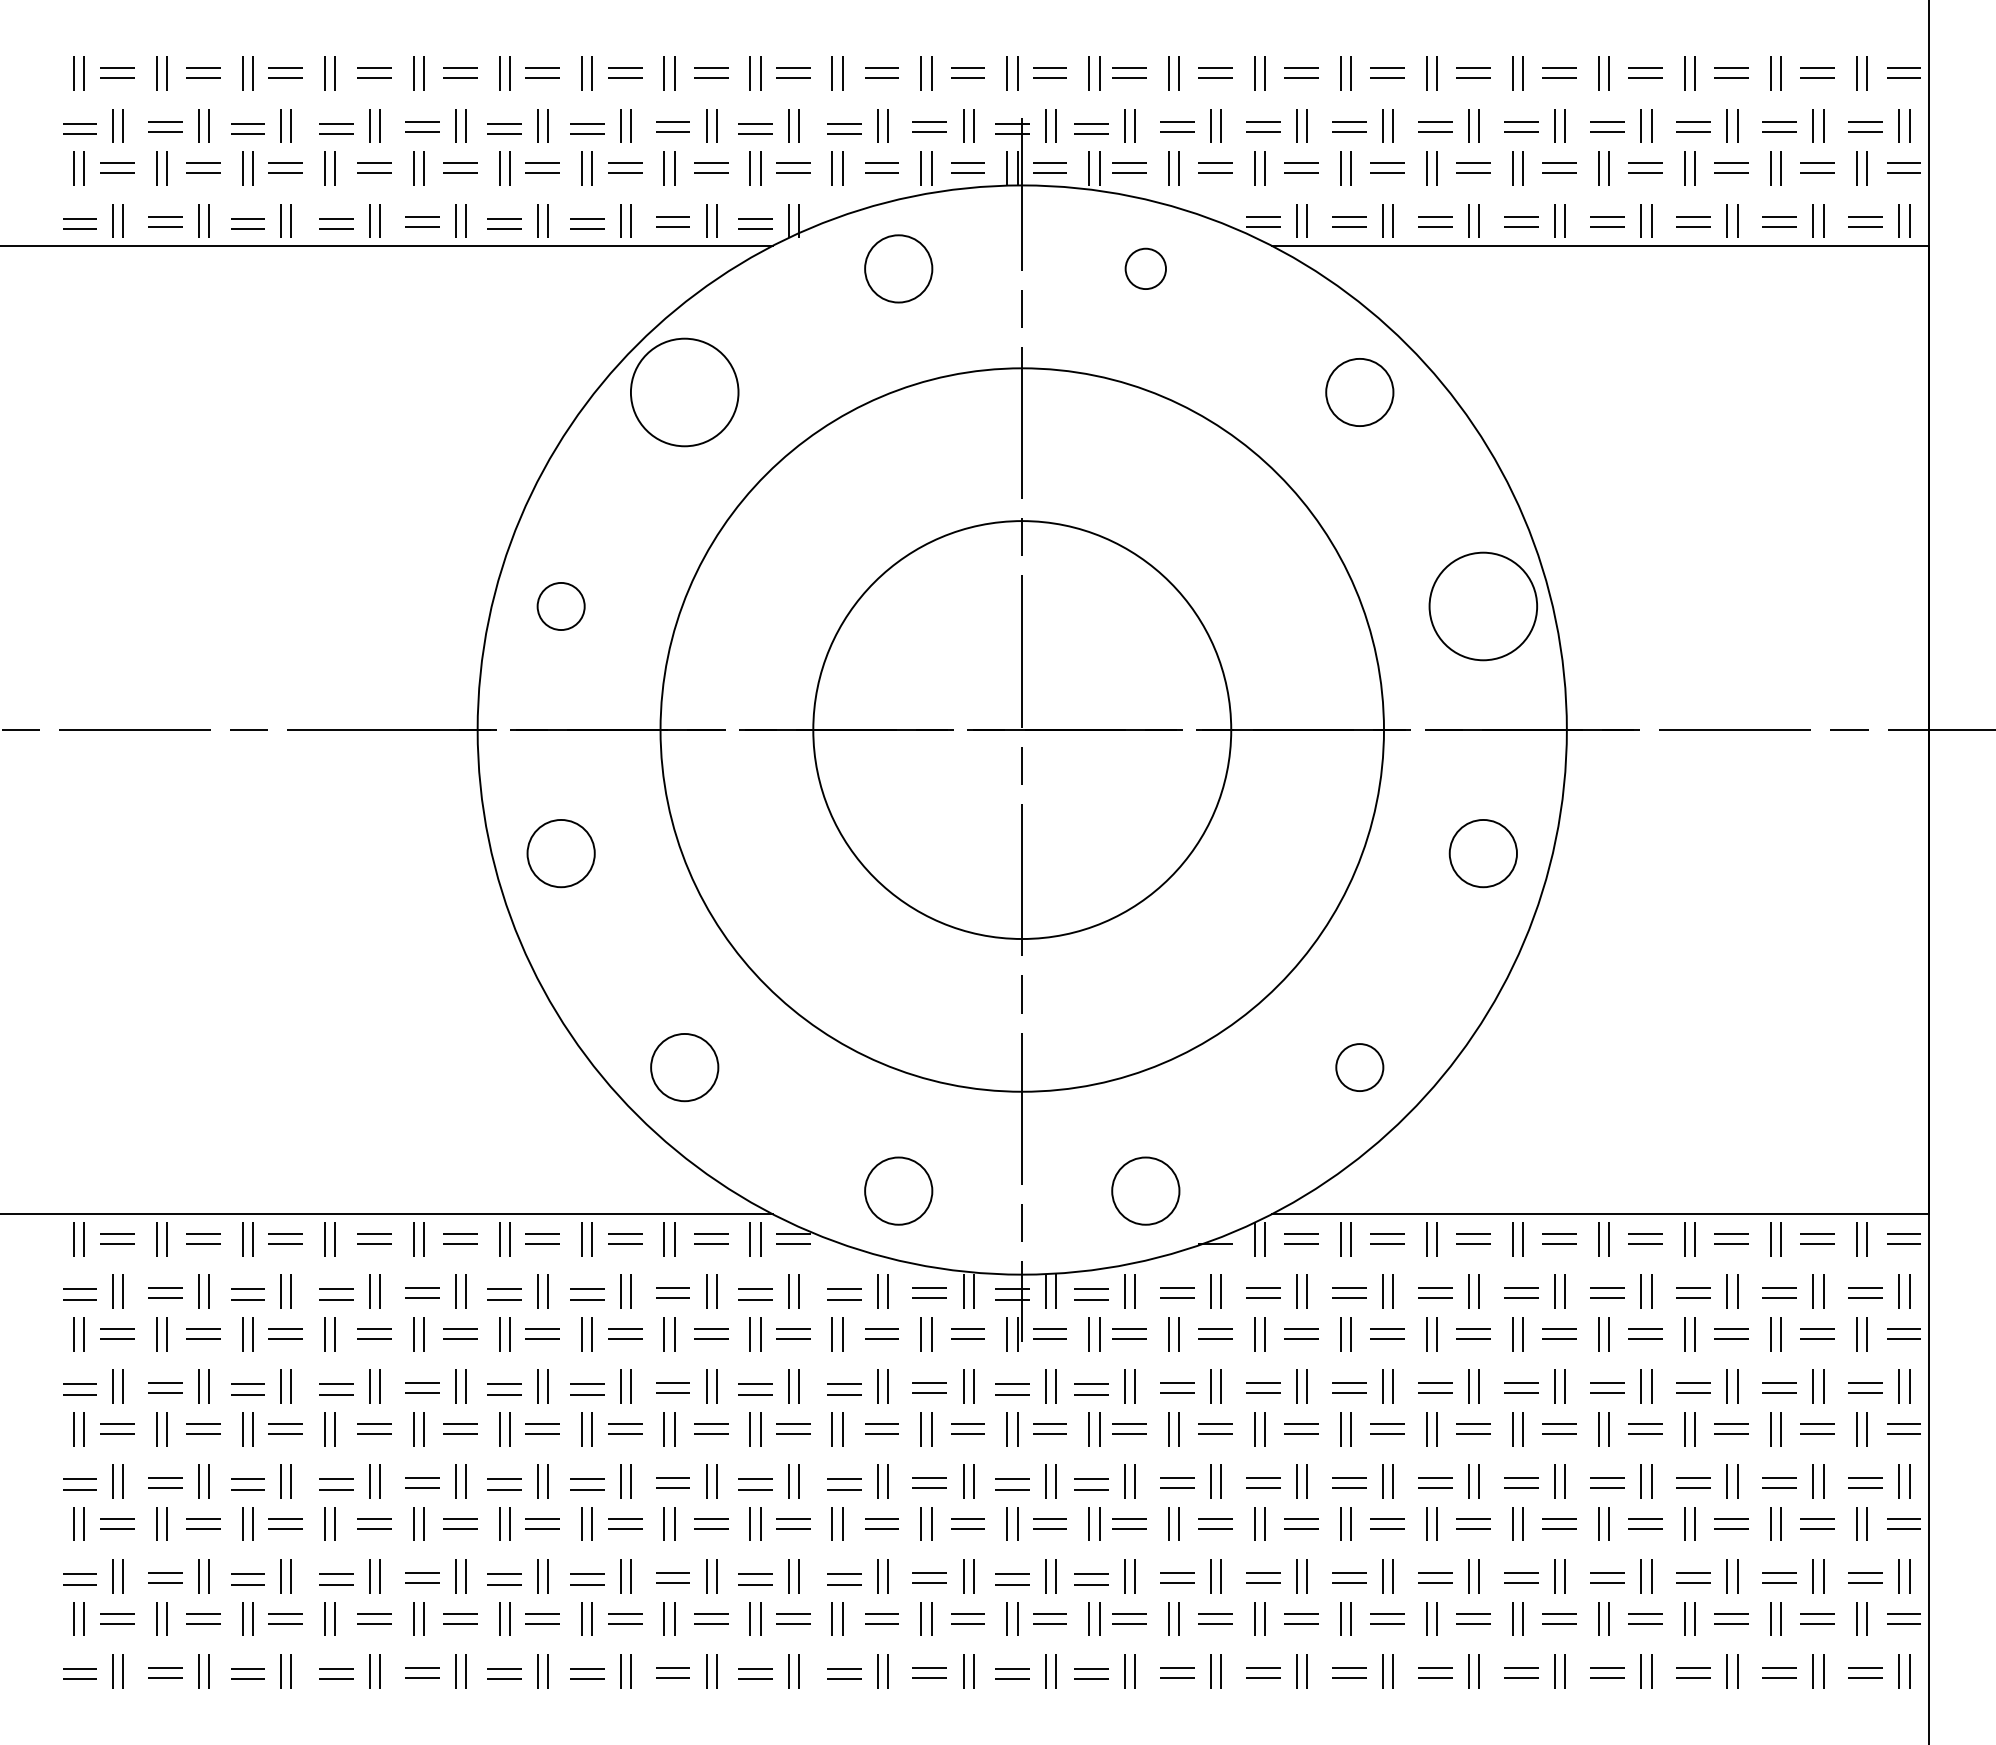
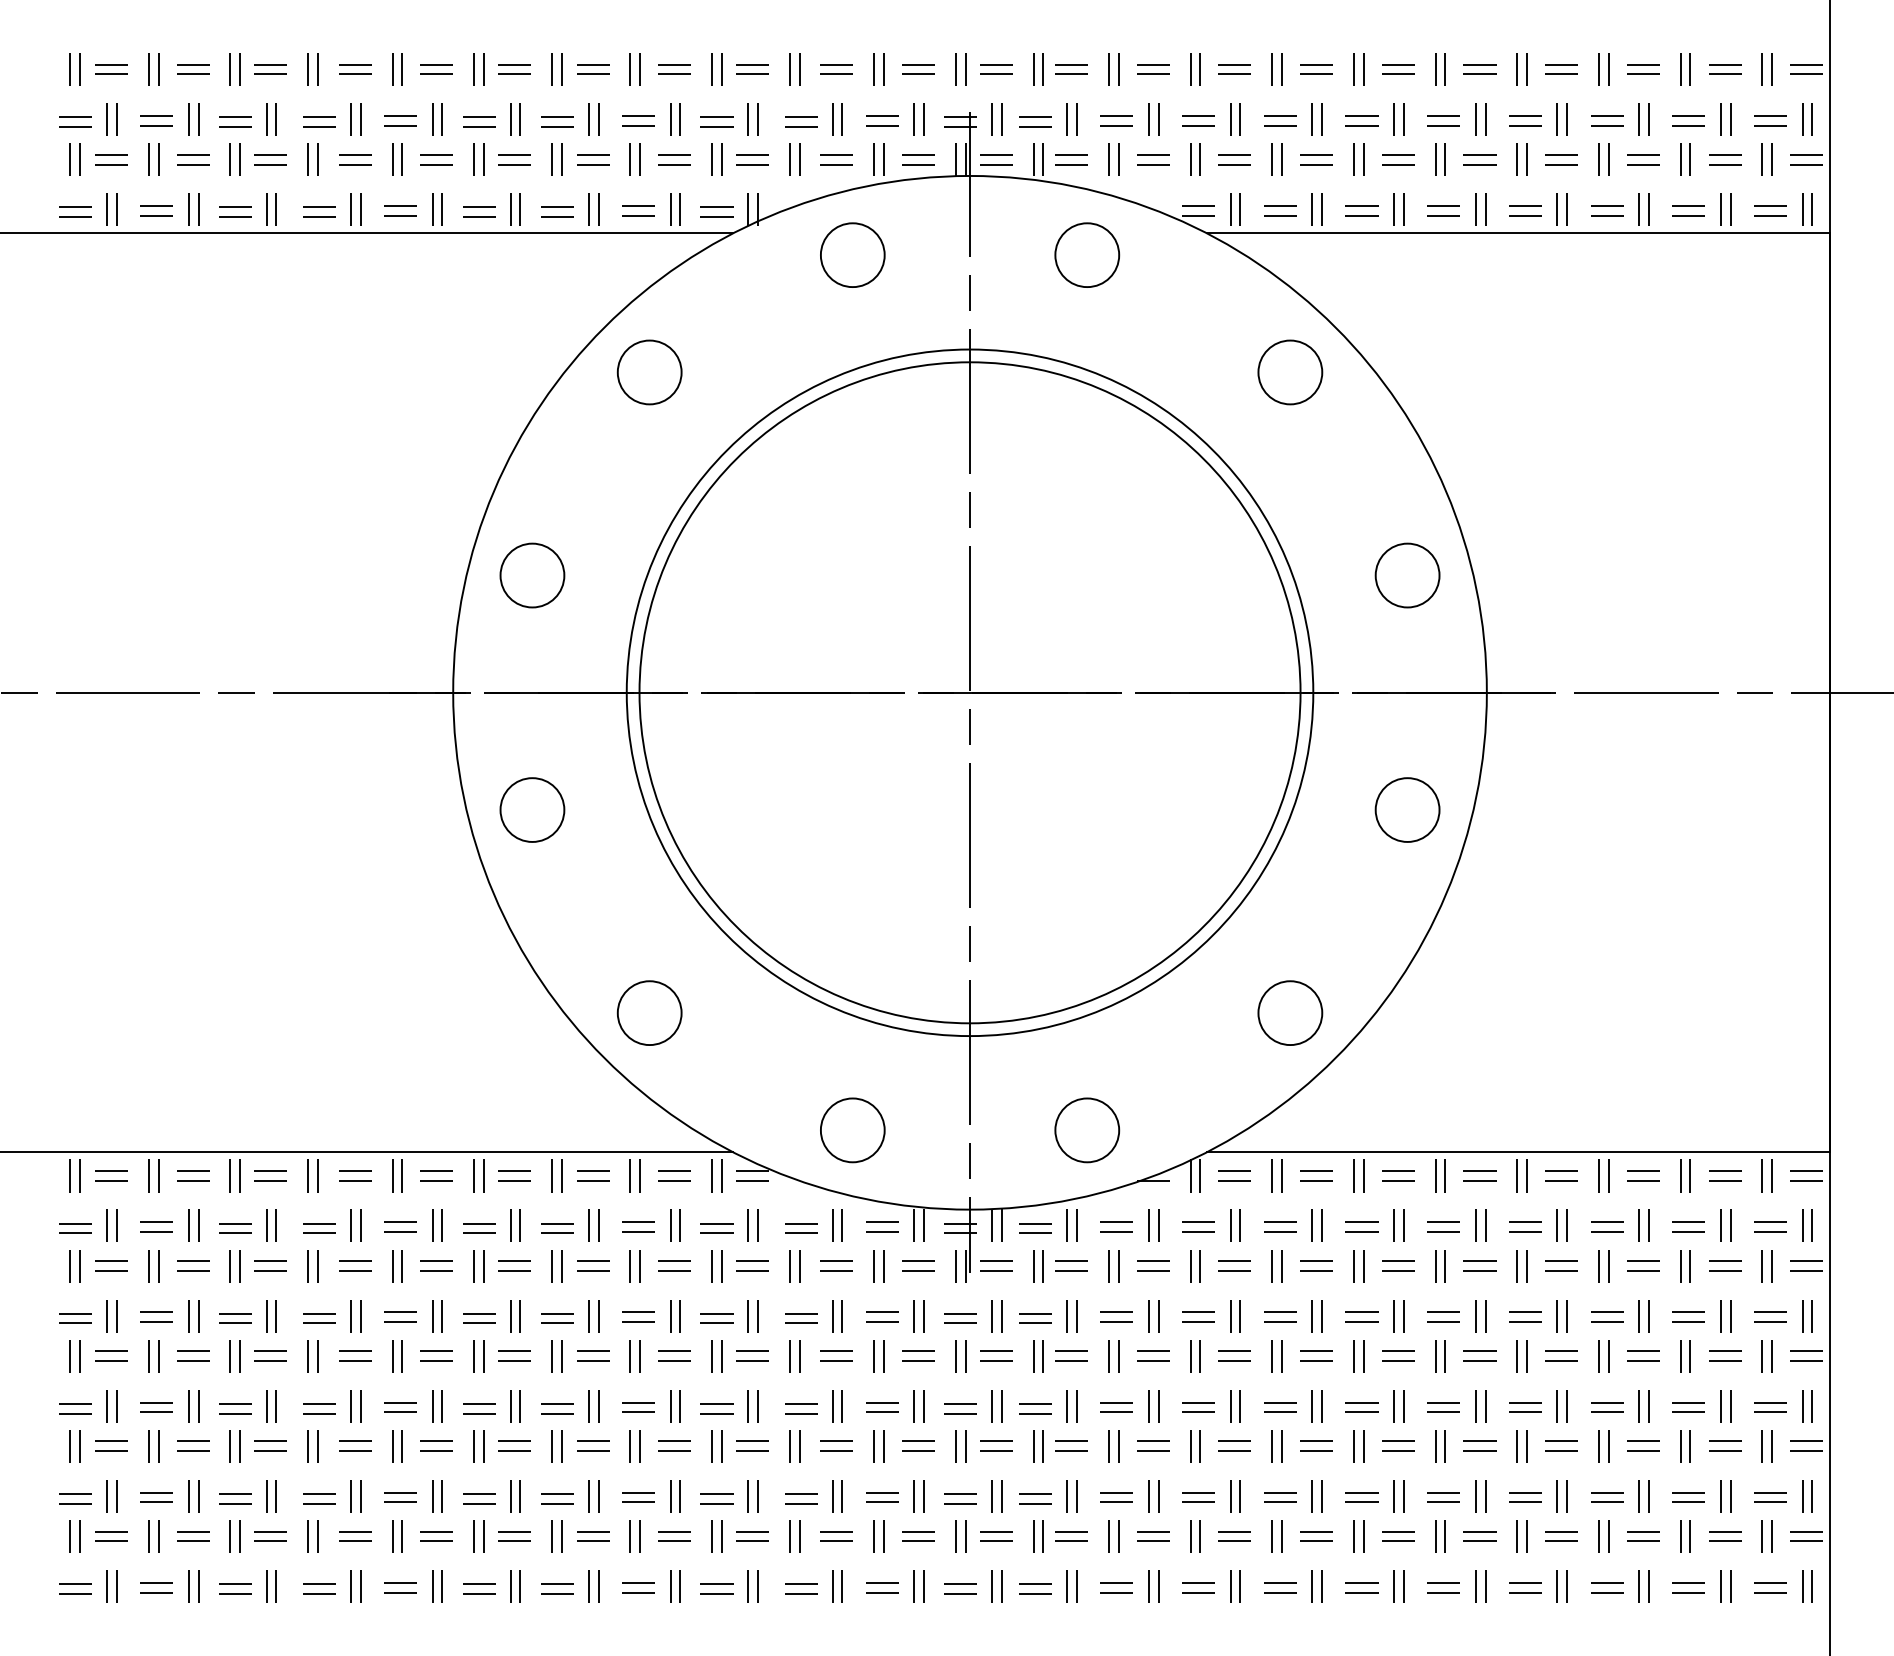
circle: (1145, 268) -> (1086, 254), size x1.67
circle: (684, 392) -> (649, 372), size x0.62
circle: (560, 606) -> (531, 575), size x1.43
circle: (1482, 606) -> (1406, 575), size x0.62
circle: (1022, 729) -> (970, 692), size x1.67
circle: (1359, 1067) -> (1290, 1013), size x1.43

